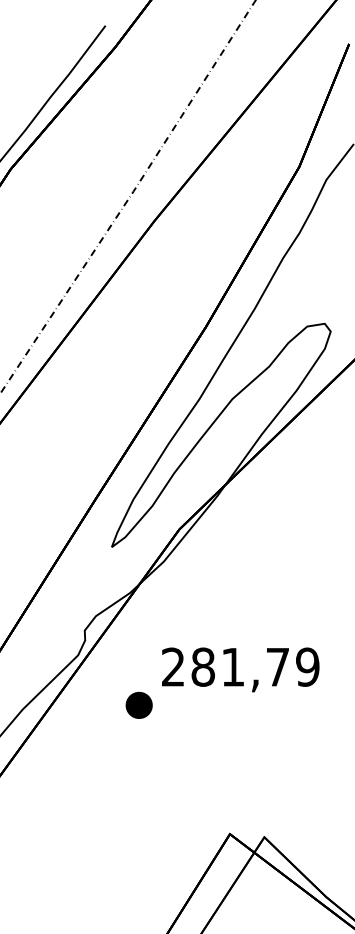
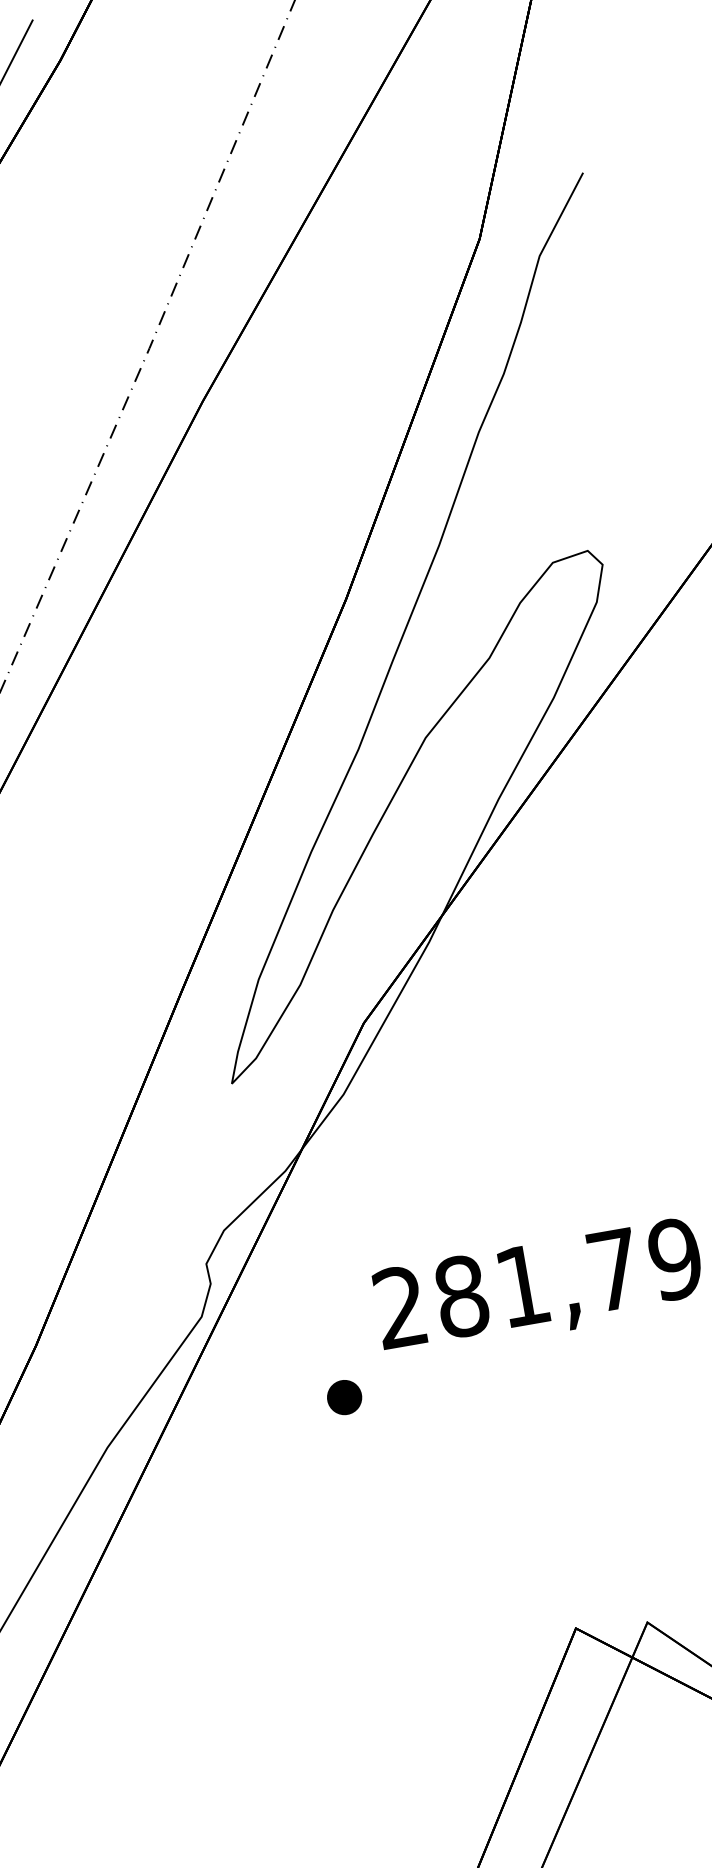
part: (139, 705) -> (344, 1397), size x0.62

